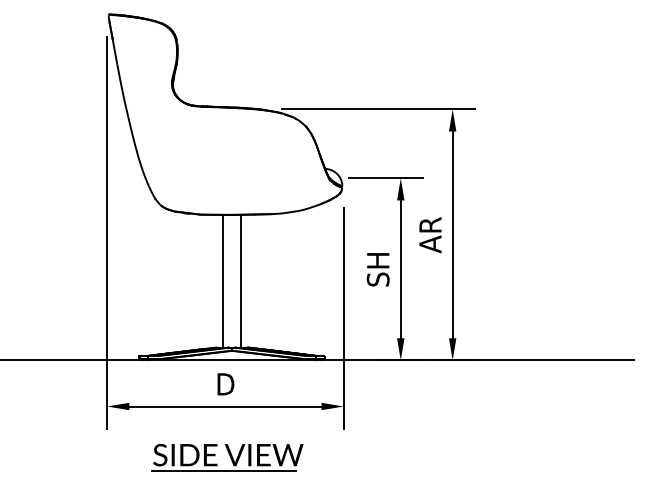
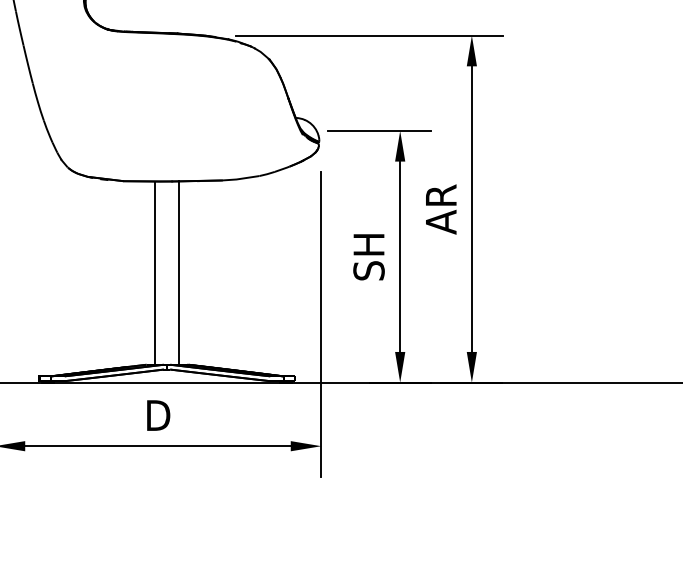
part: (227, 457) -> (160, 516), removed

